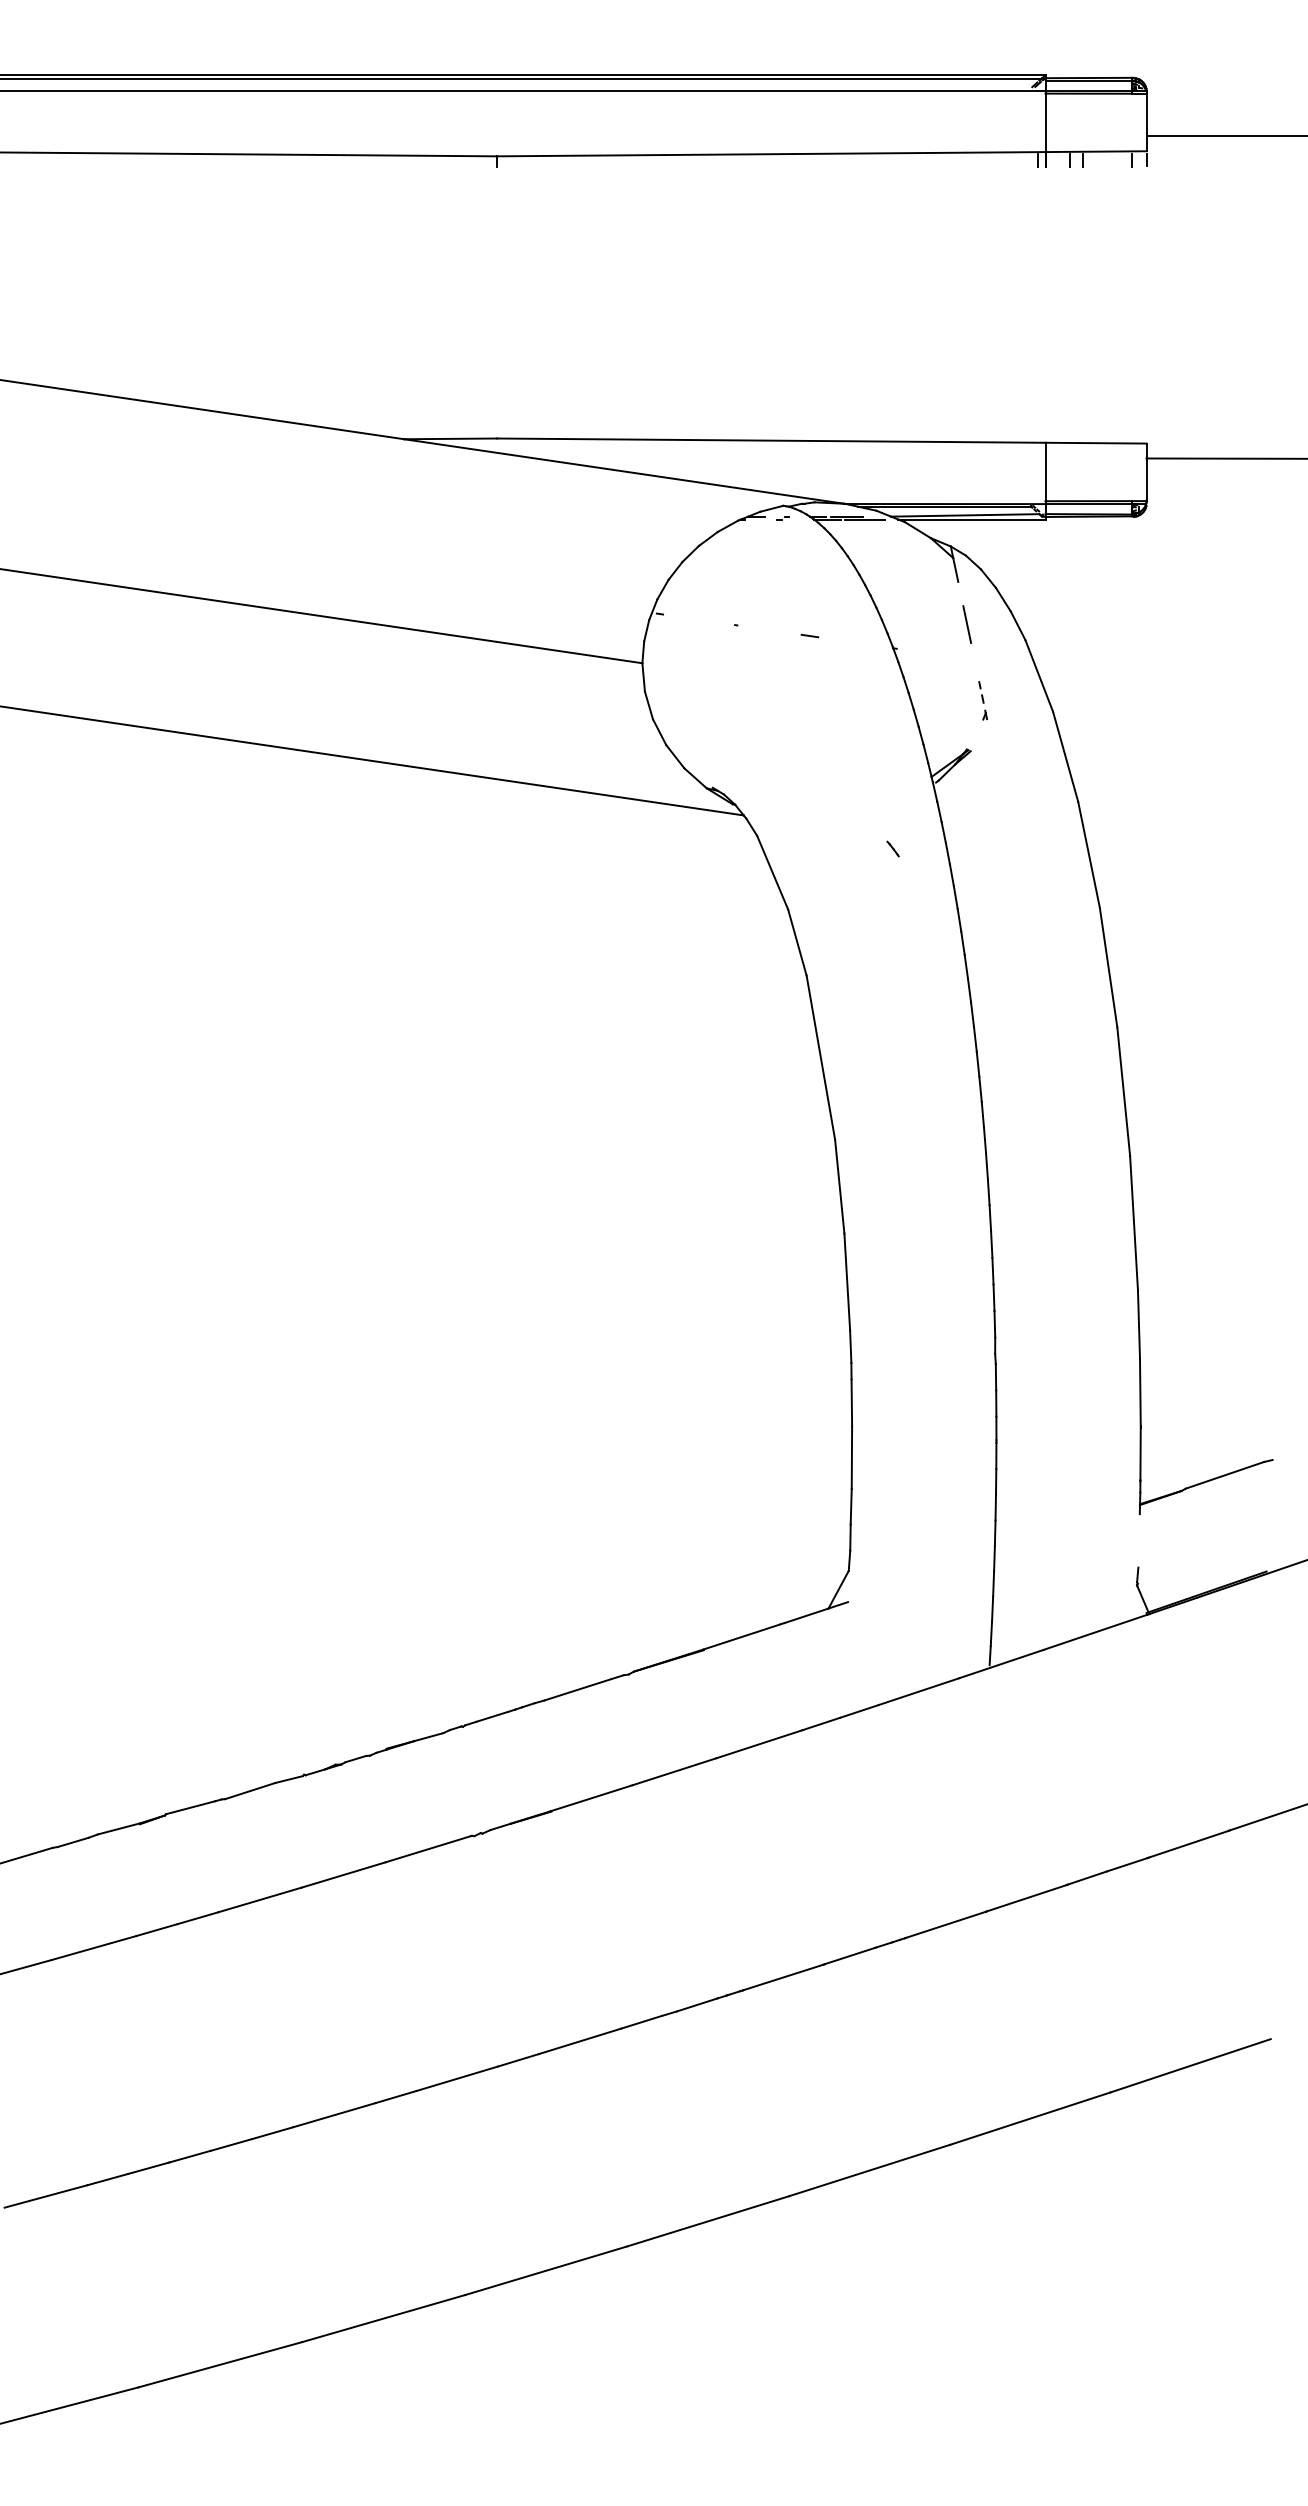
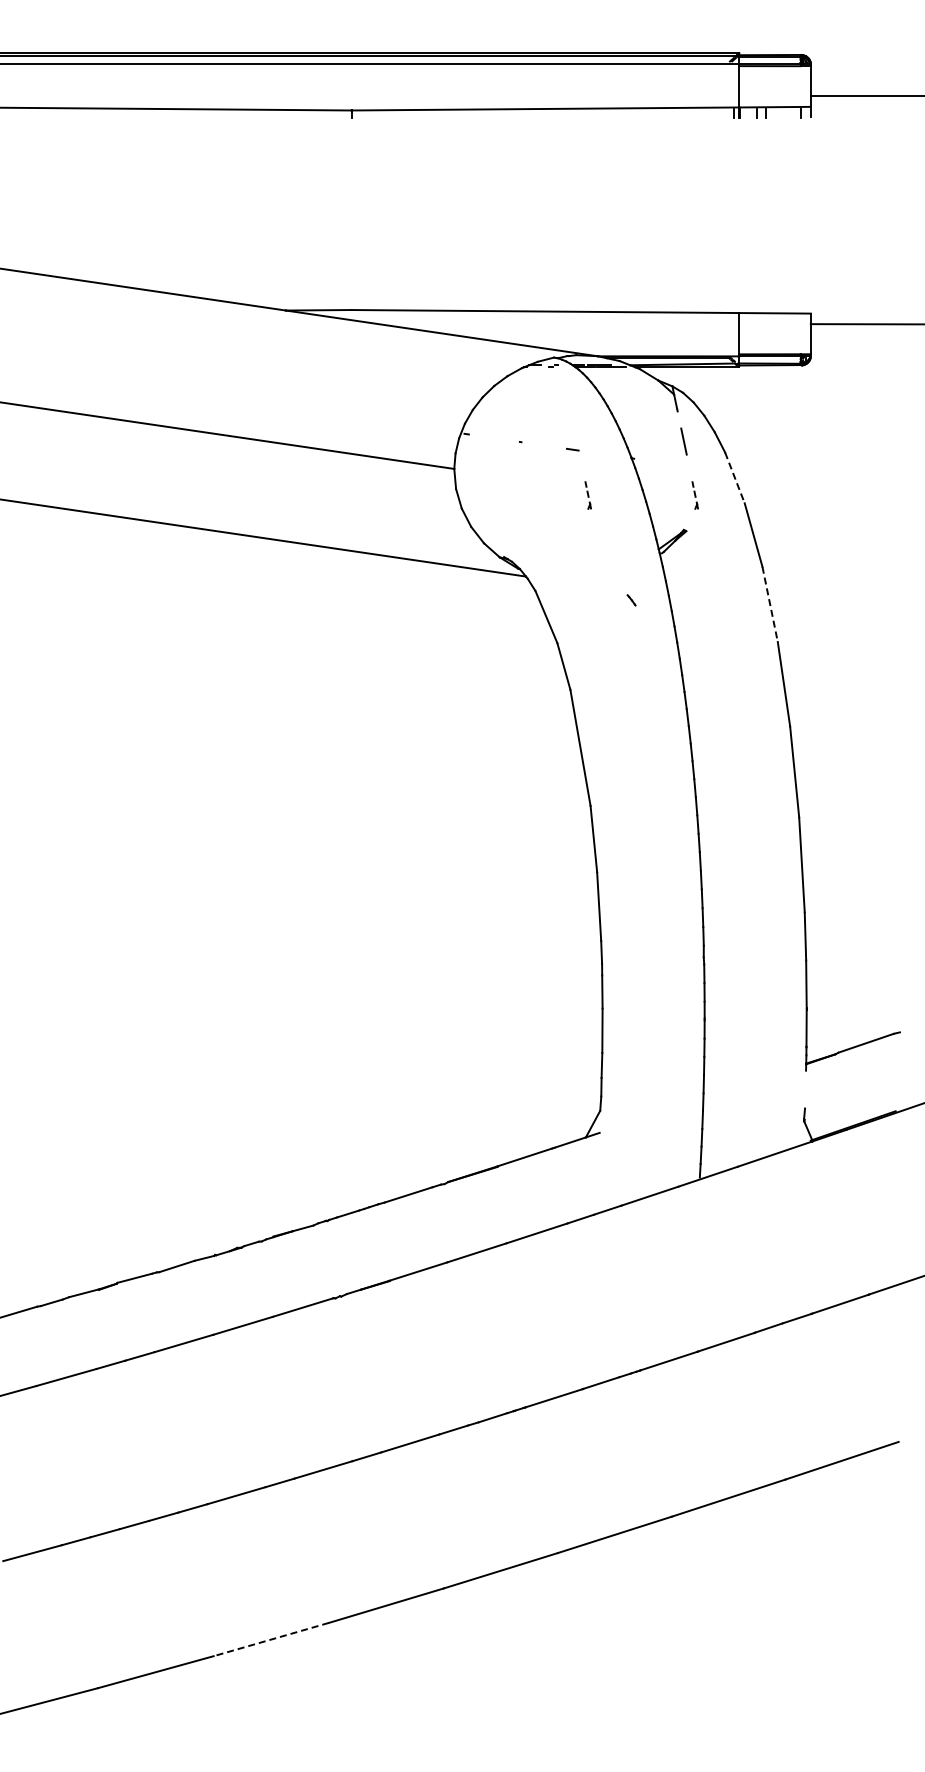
line: (1040, 676) -> (735, 478), solid -> dashed
part: (830, 700) -> (587, 495), added
line: (1089, 854) -> (770, 604), solid -> dashed
line: (383, 2318) -> (271, 1639), solid -> dashed

